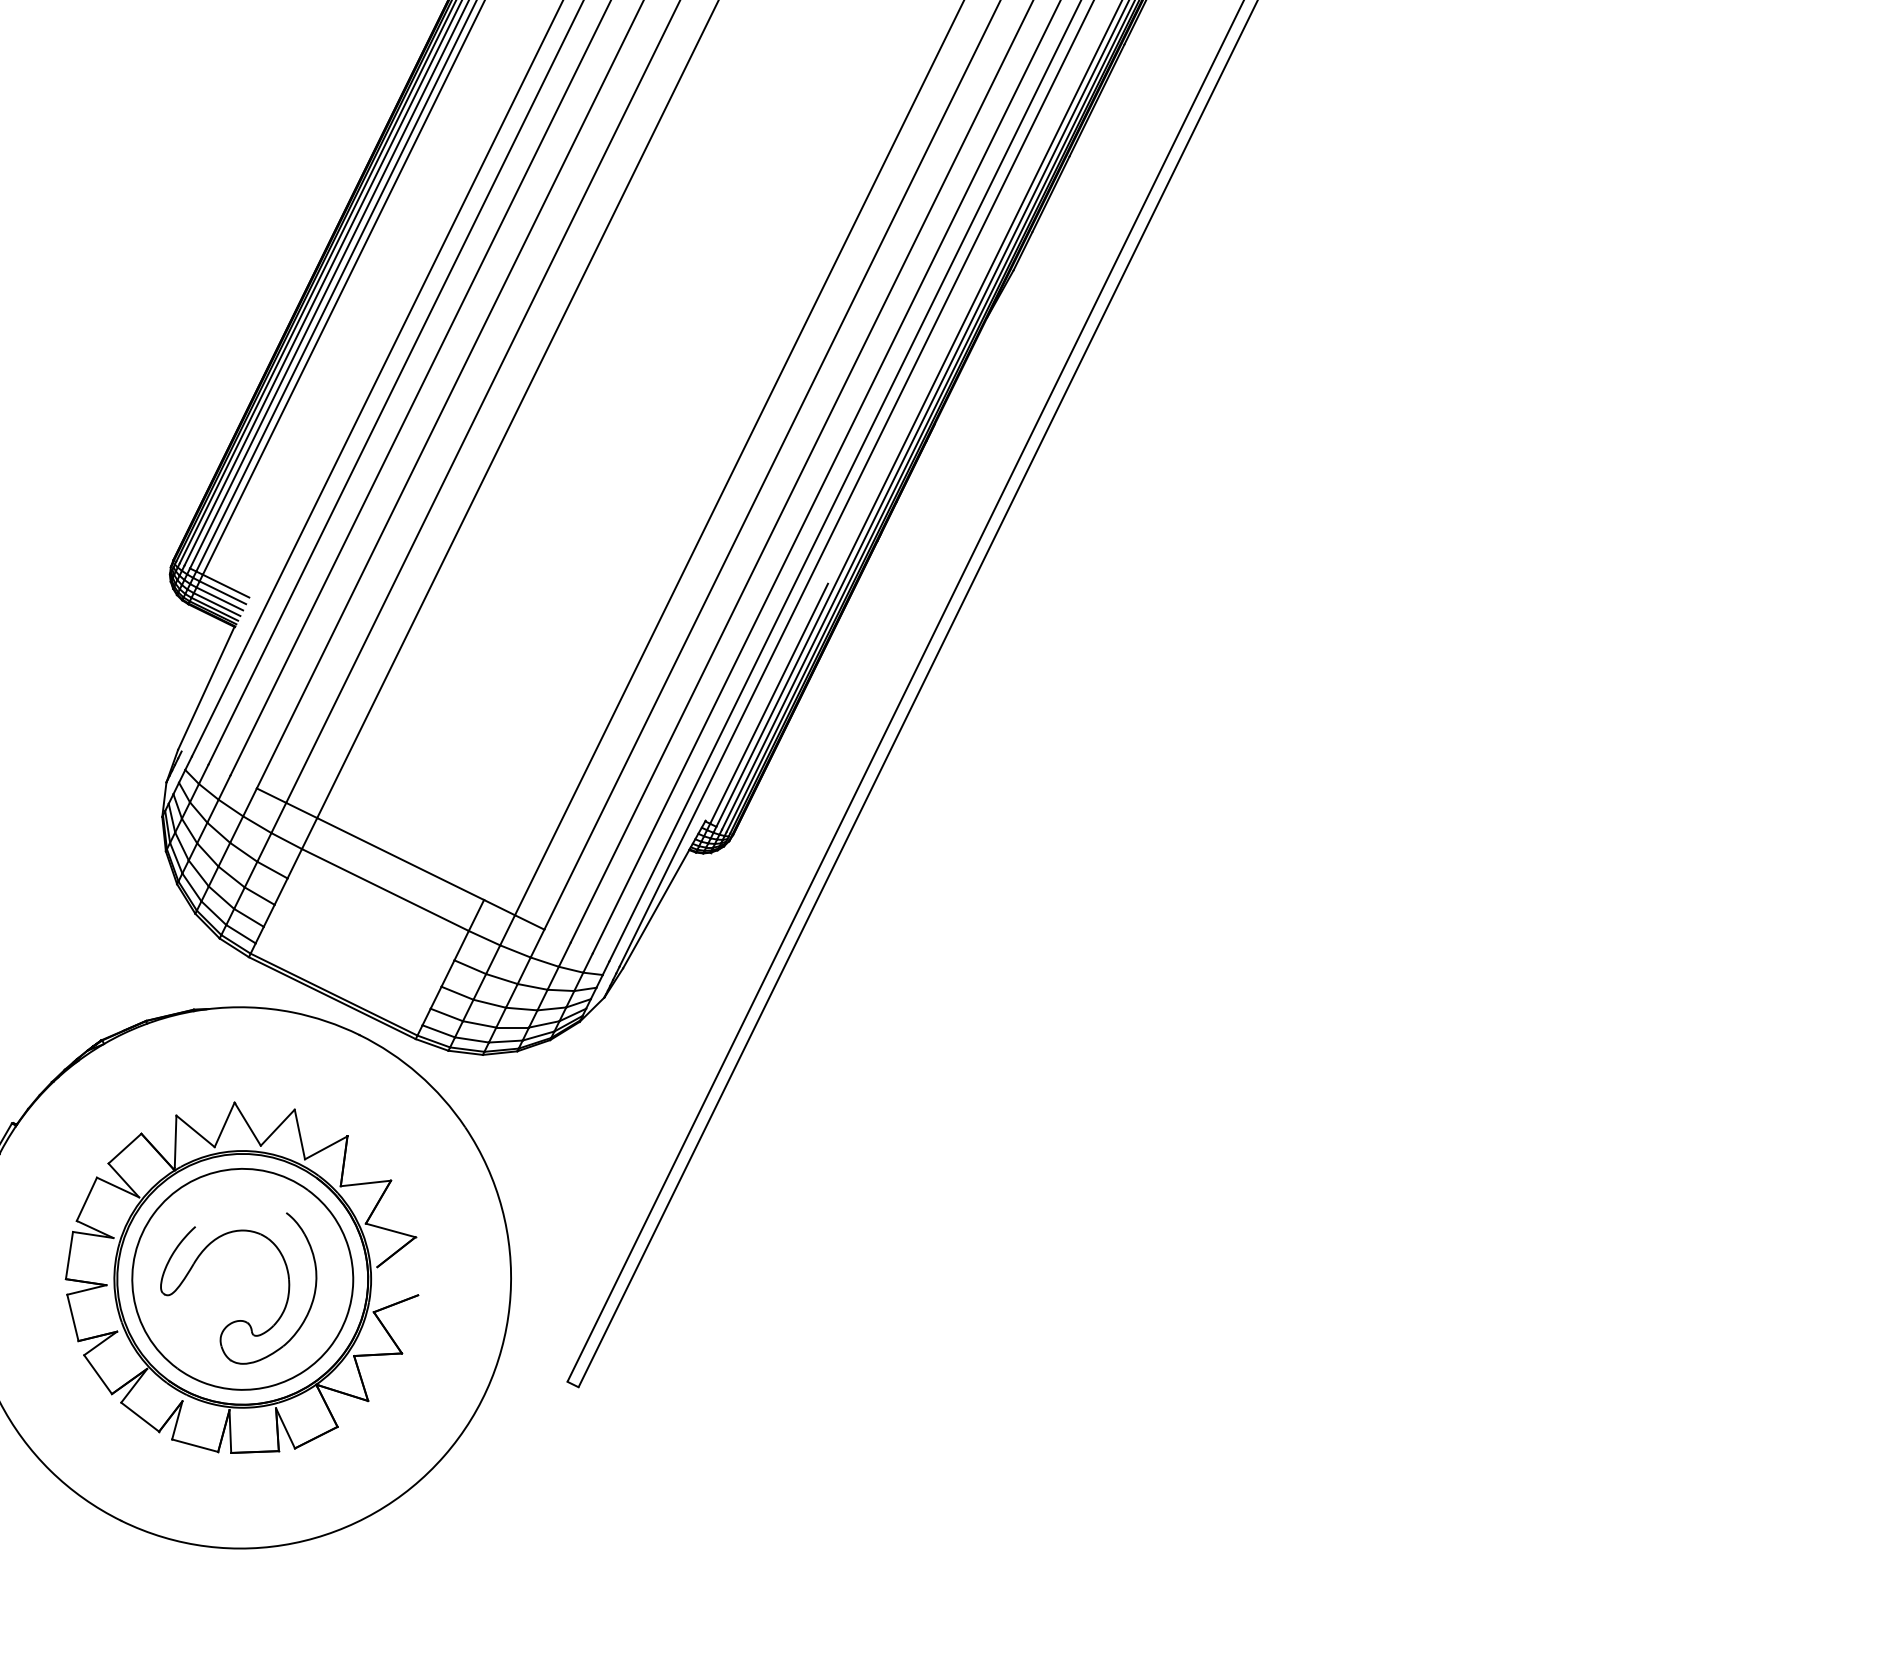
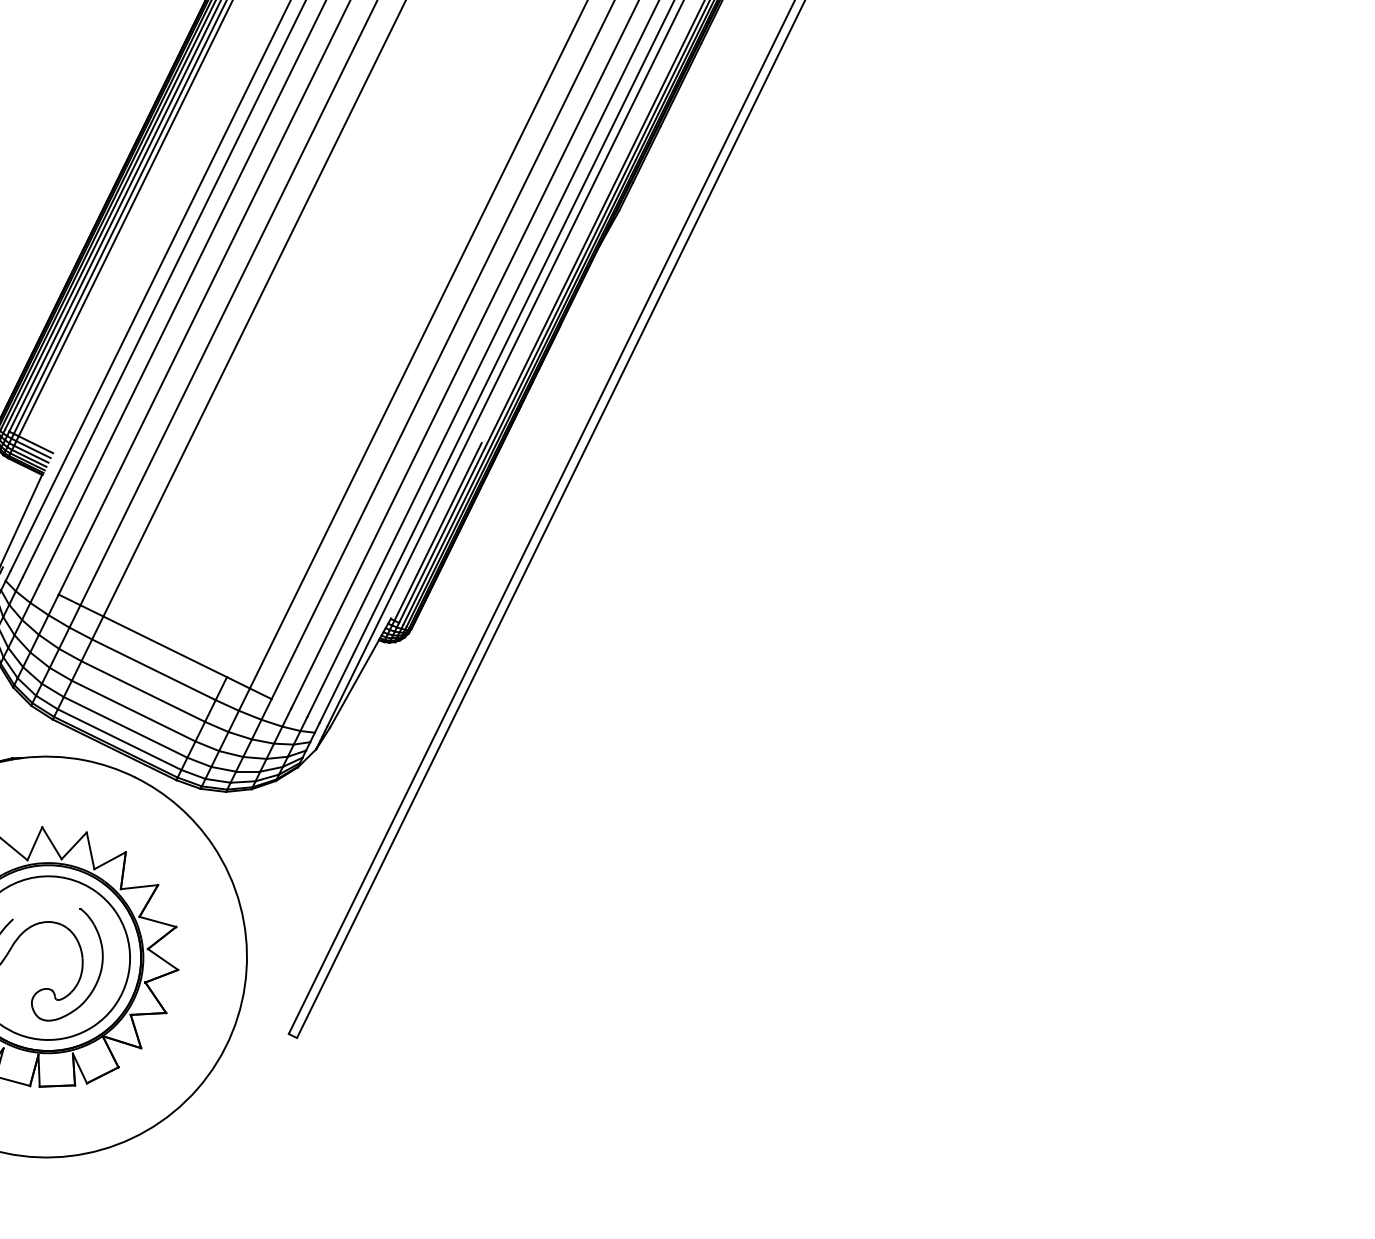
line: (370, 919) -> (142, 691), added
line: (357, 945) -> (133, 710), added
line: (346, 967) -> (125, 727), added
line: (338, 984) -> (119, 739), added
line: (397, 1281) -> (162, 959), added

